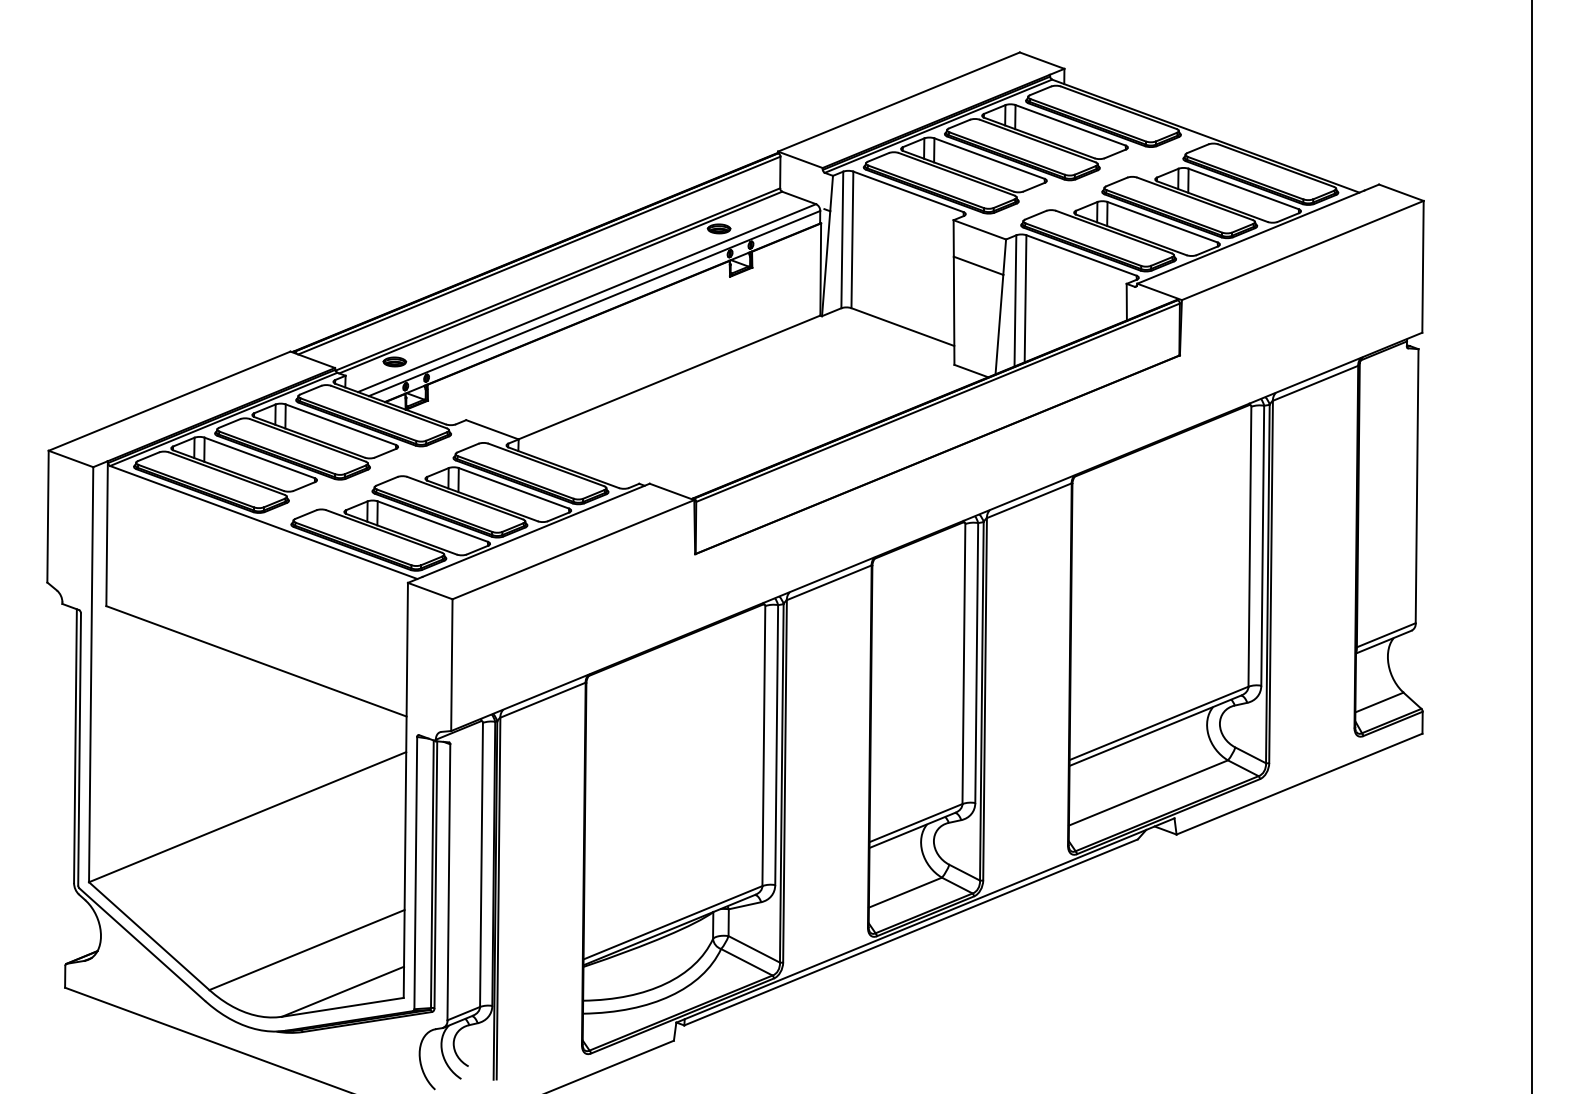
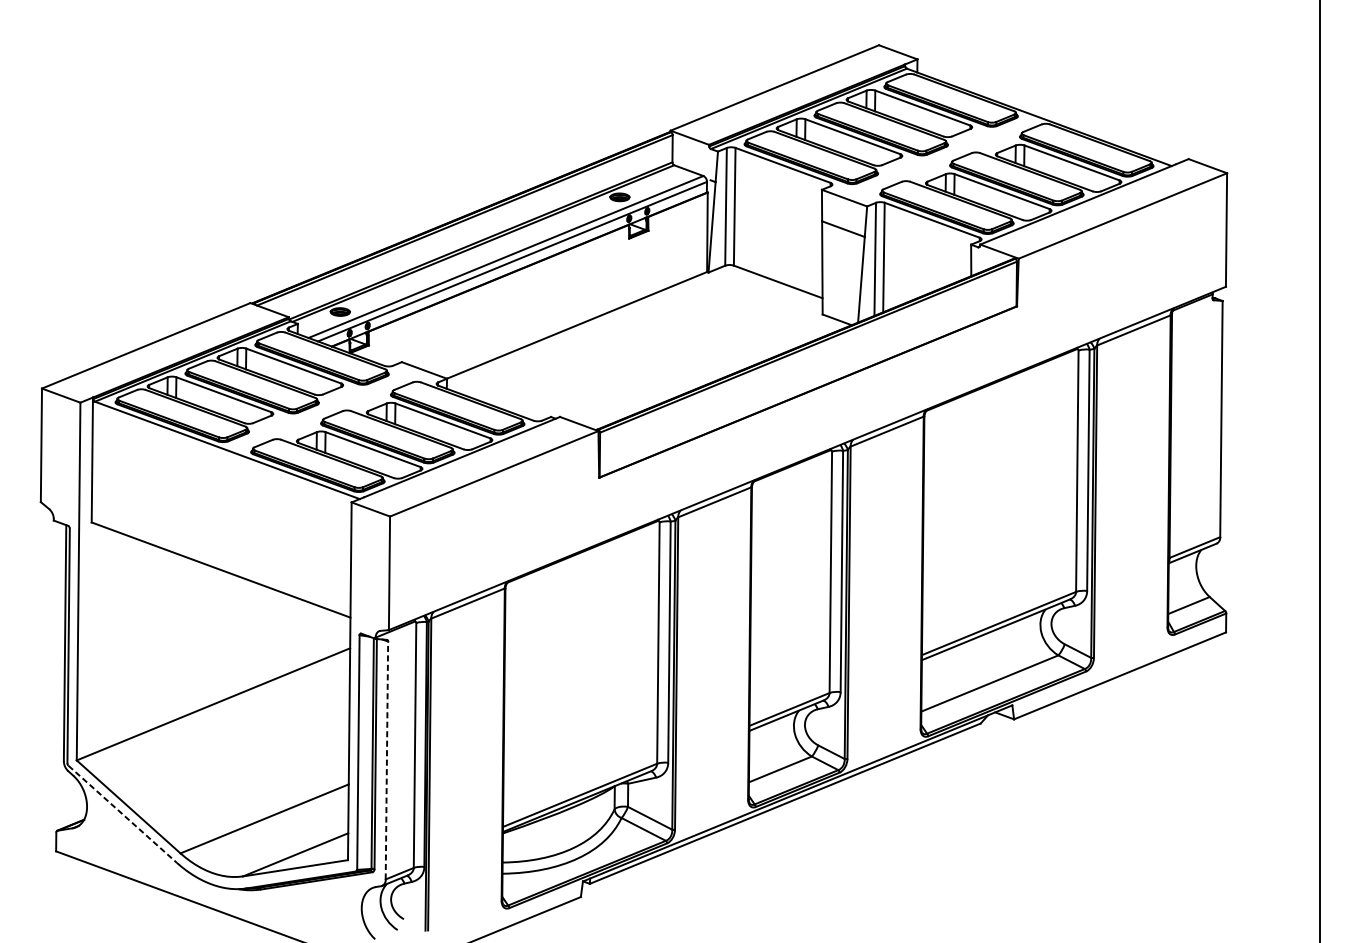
line: (448, 881) -> (386, 759), solid -> dashed
line: (142, 945) -> (122, 814), solid -> dashed

